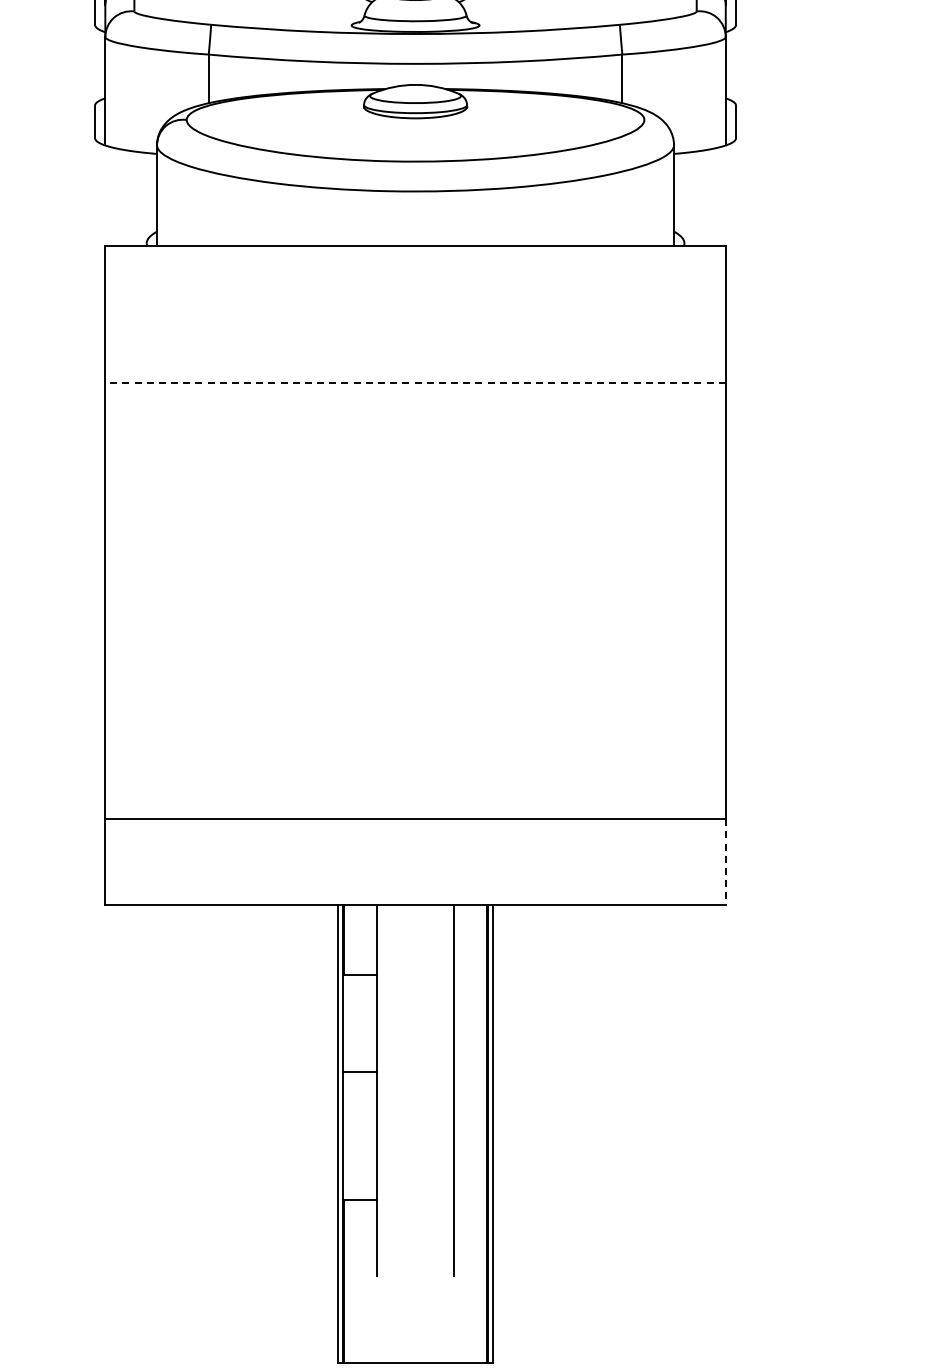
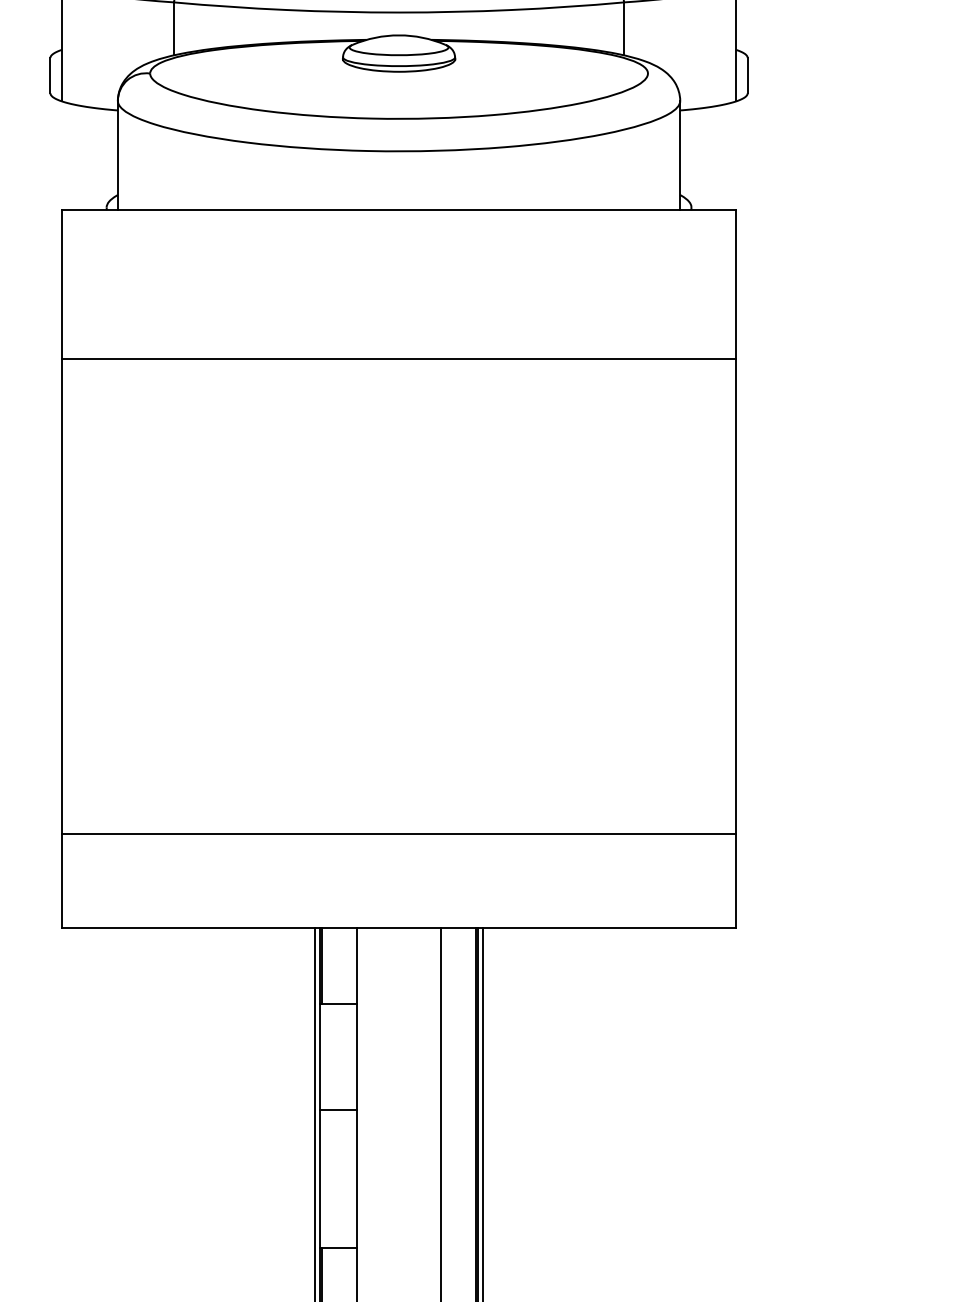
line: (415, 382) -> (399, 359), dashed -> solid
line: (725, 862) -> (736, 881), dashed -> solid

